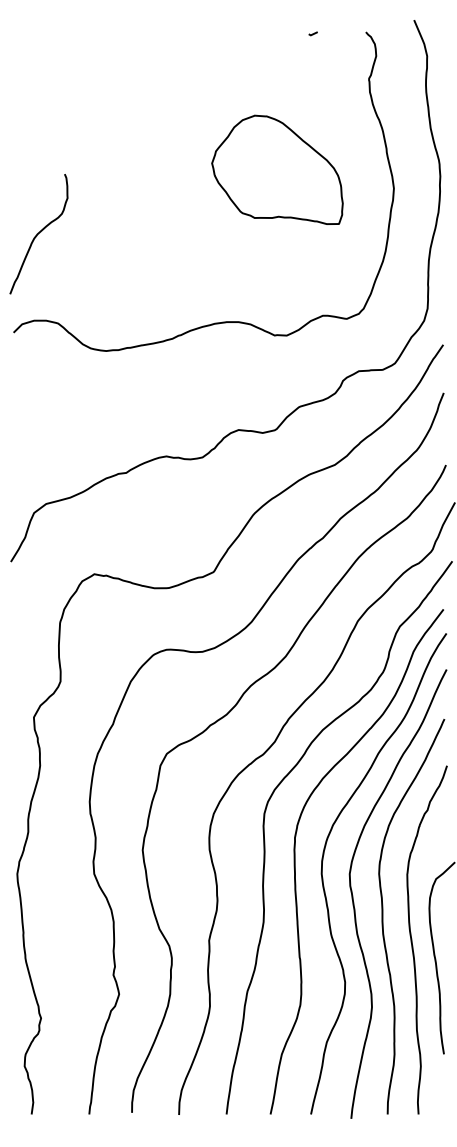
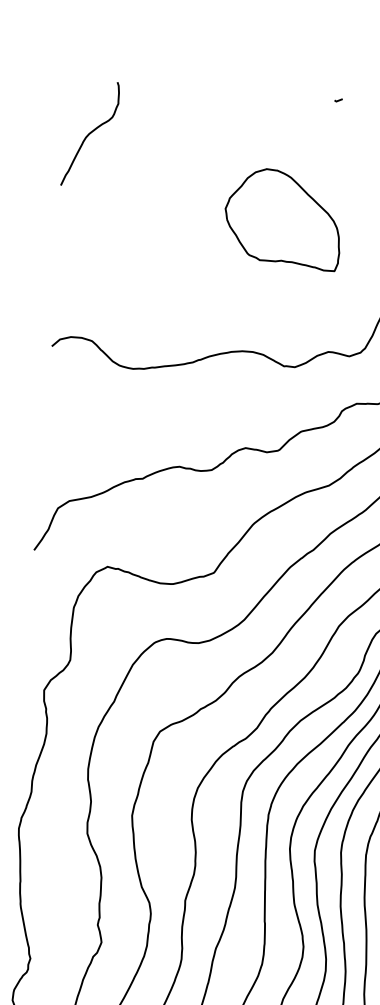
part: (277, 169) -> (283, 218), moved
curve: (38, 234) -> (90, 134), moved

